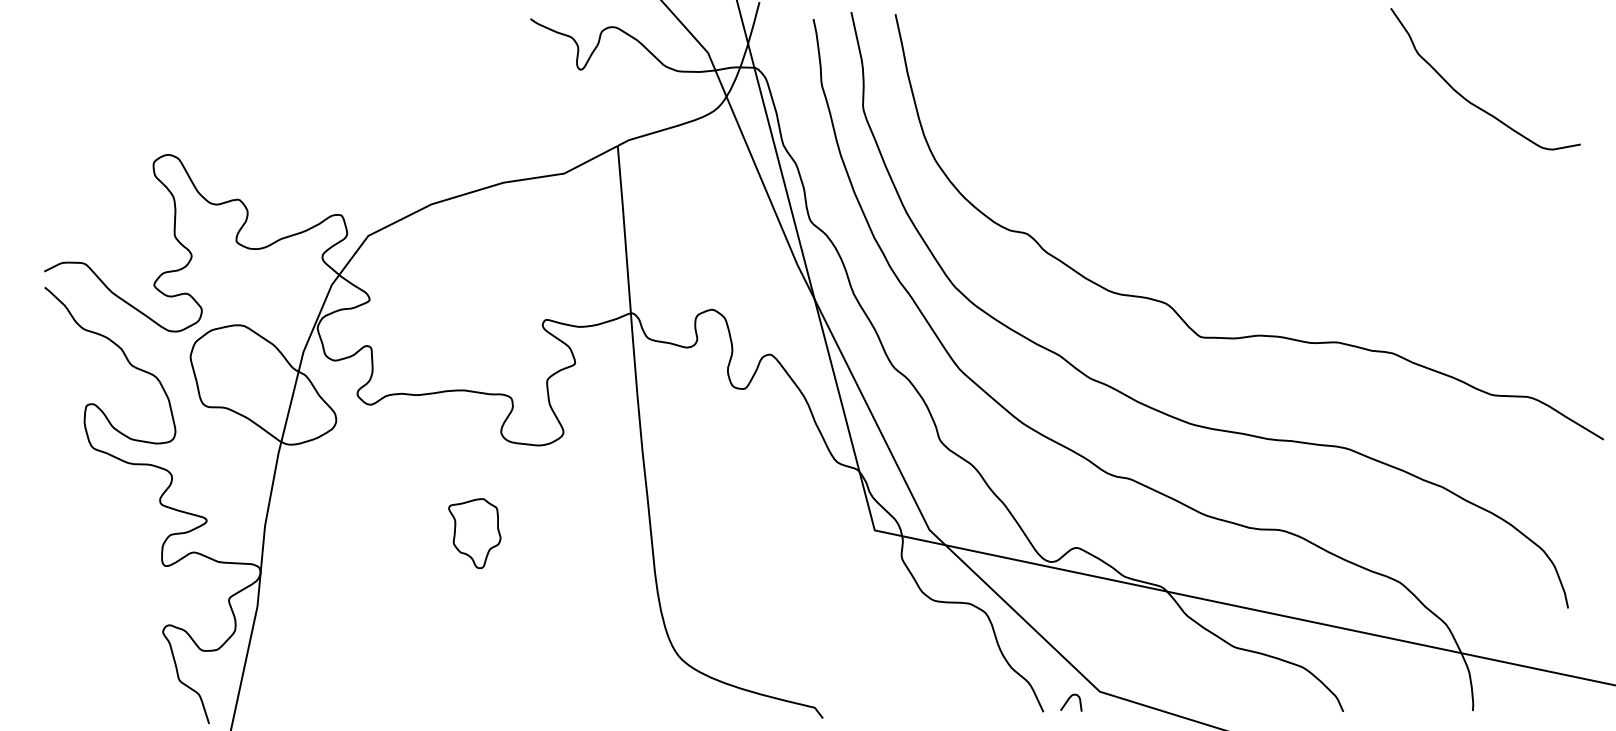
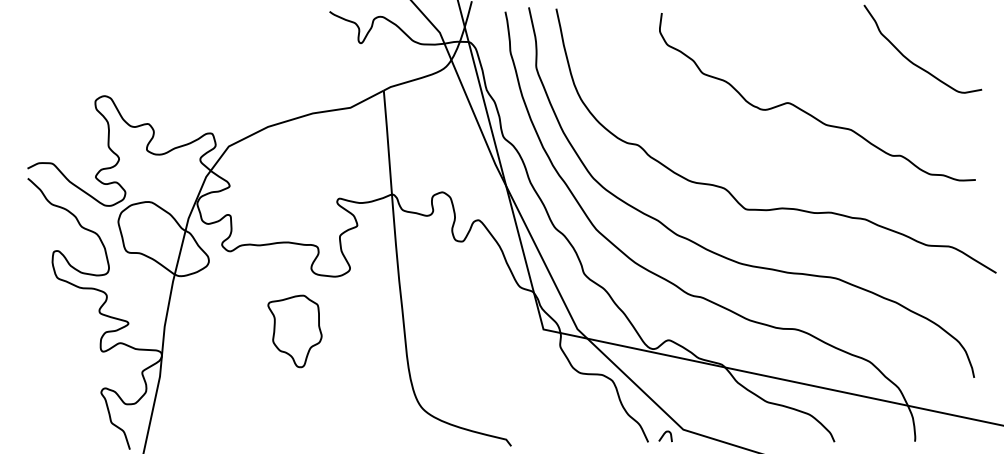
curve: (1298, 179) -> (806, 111), added
part: (474, 533) -> (294, 331), size x1.67

